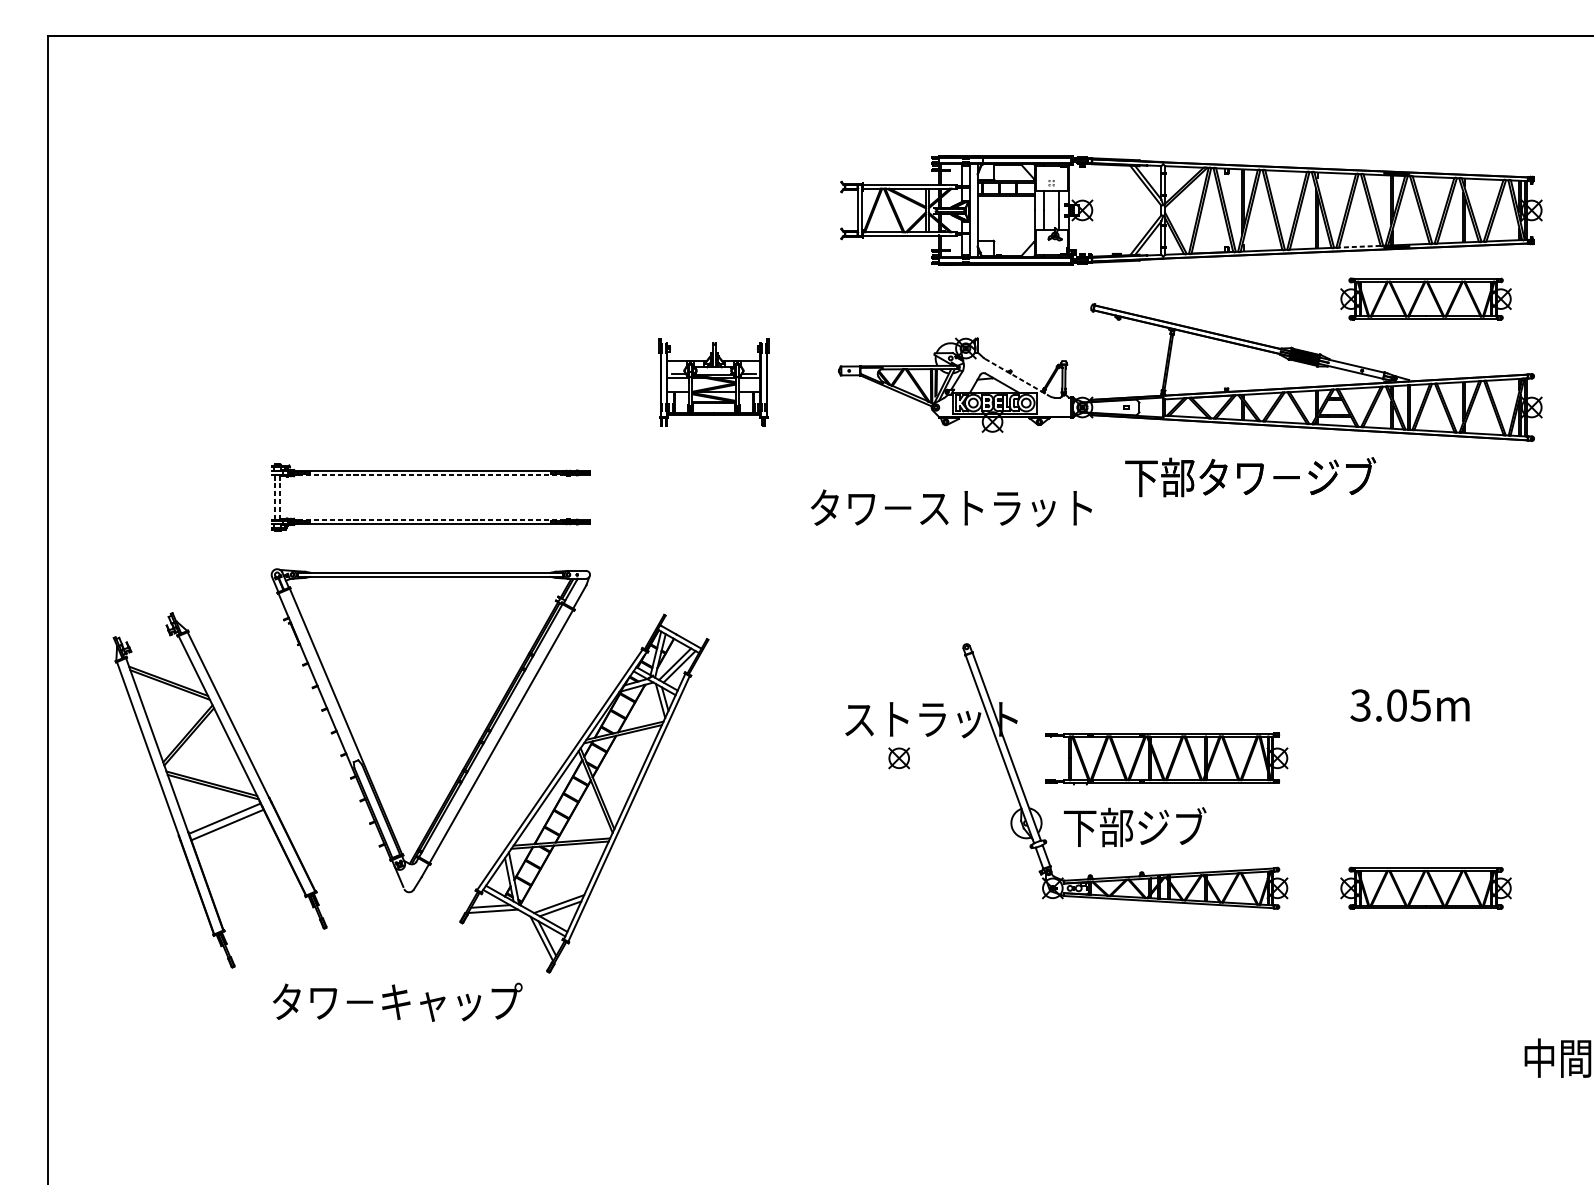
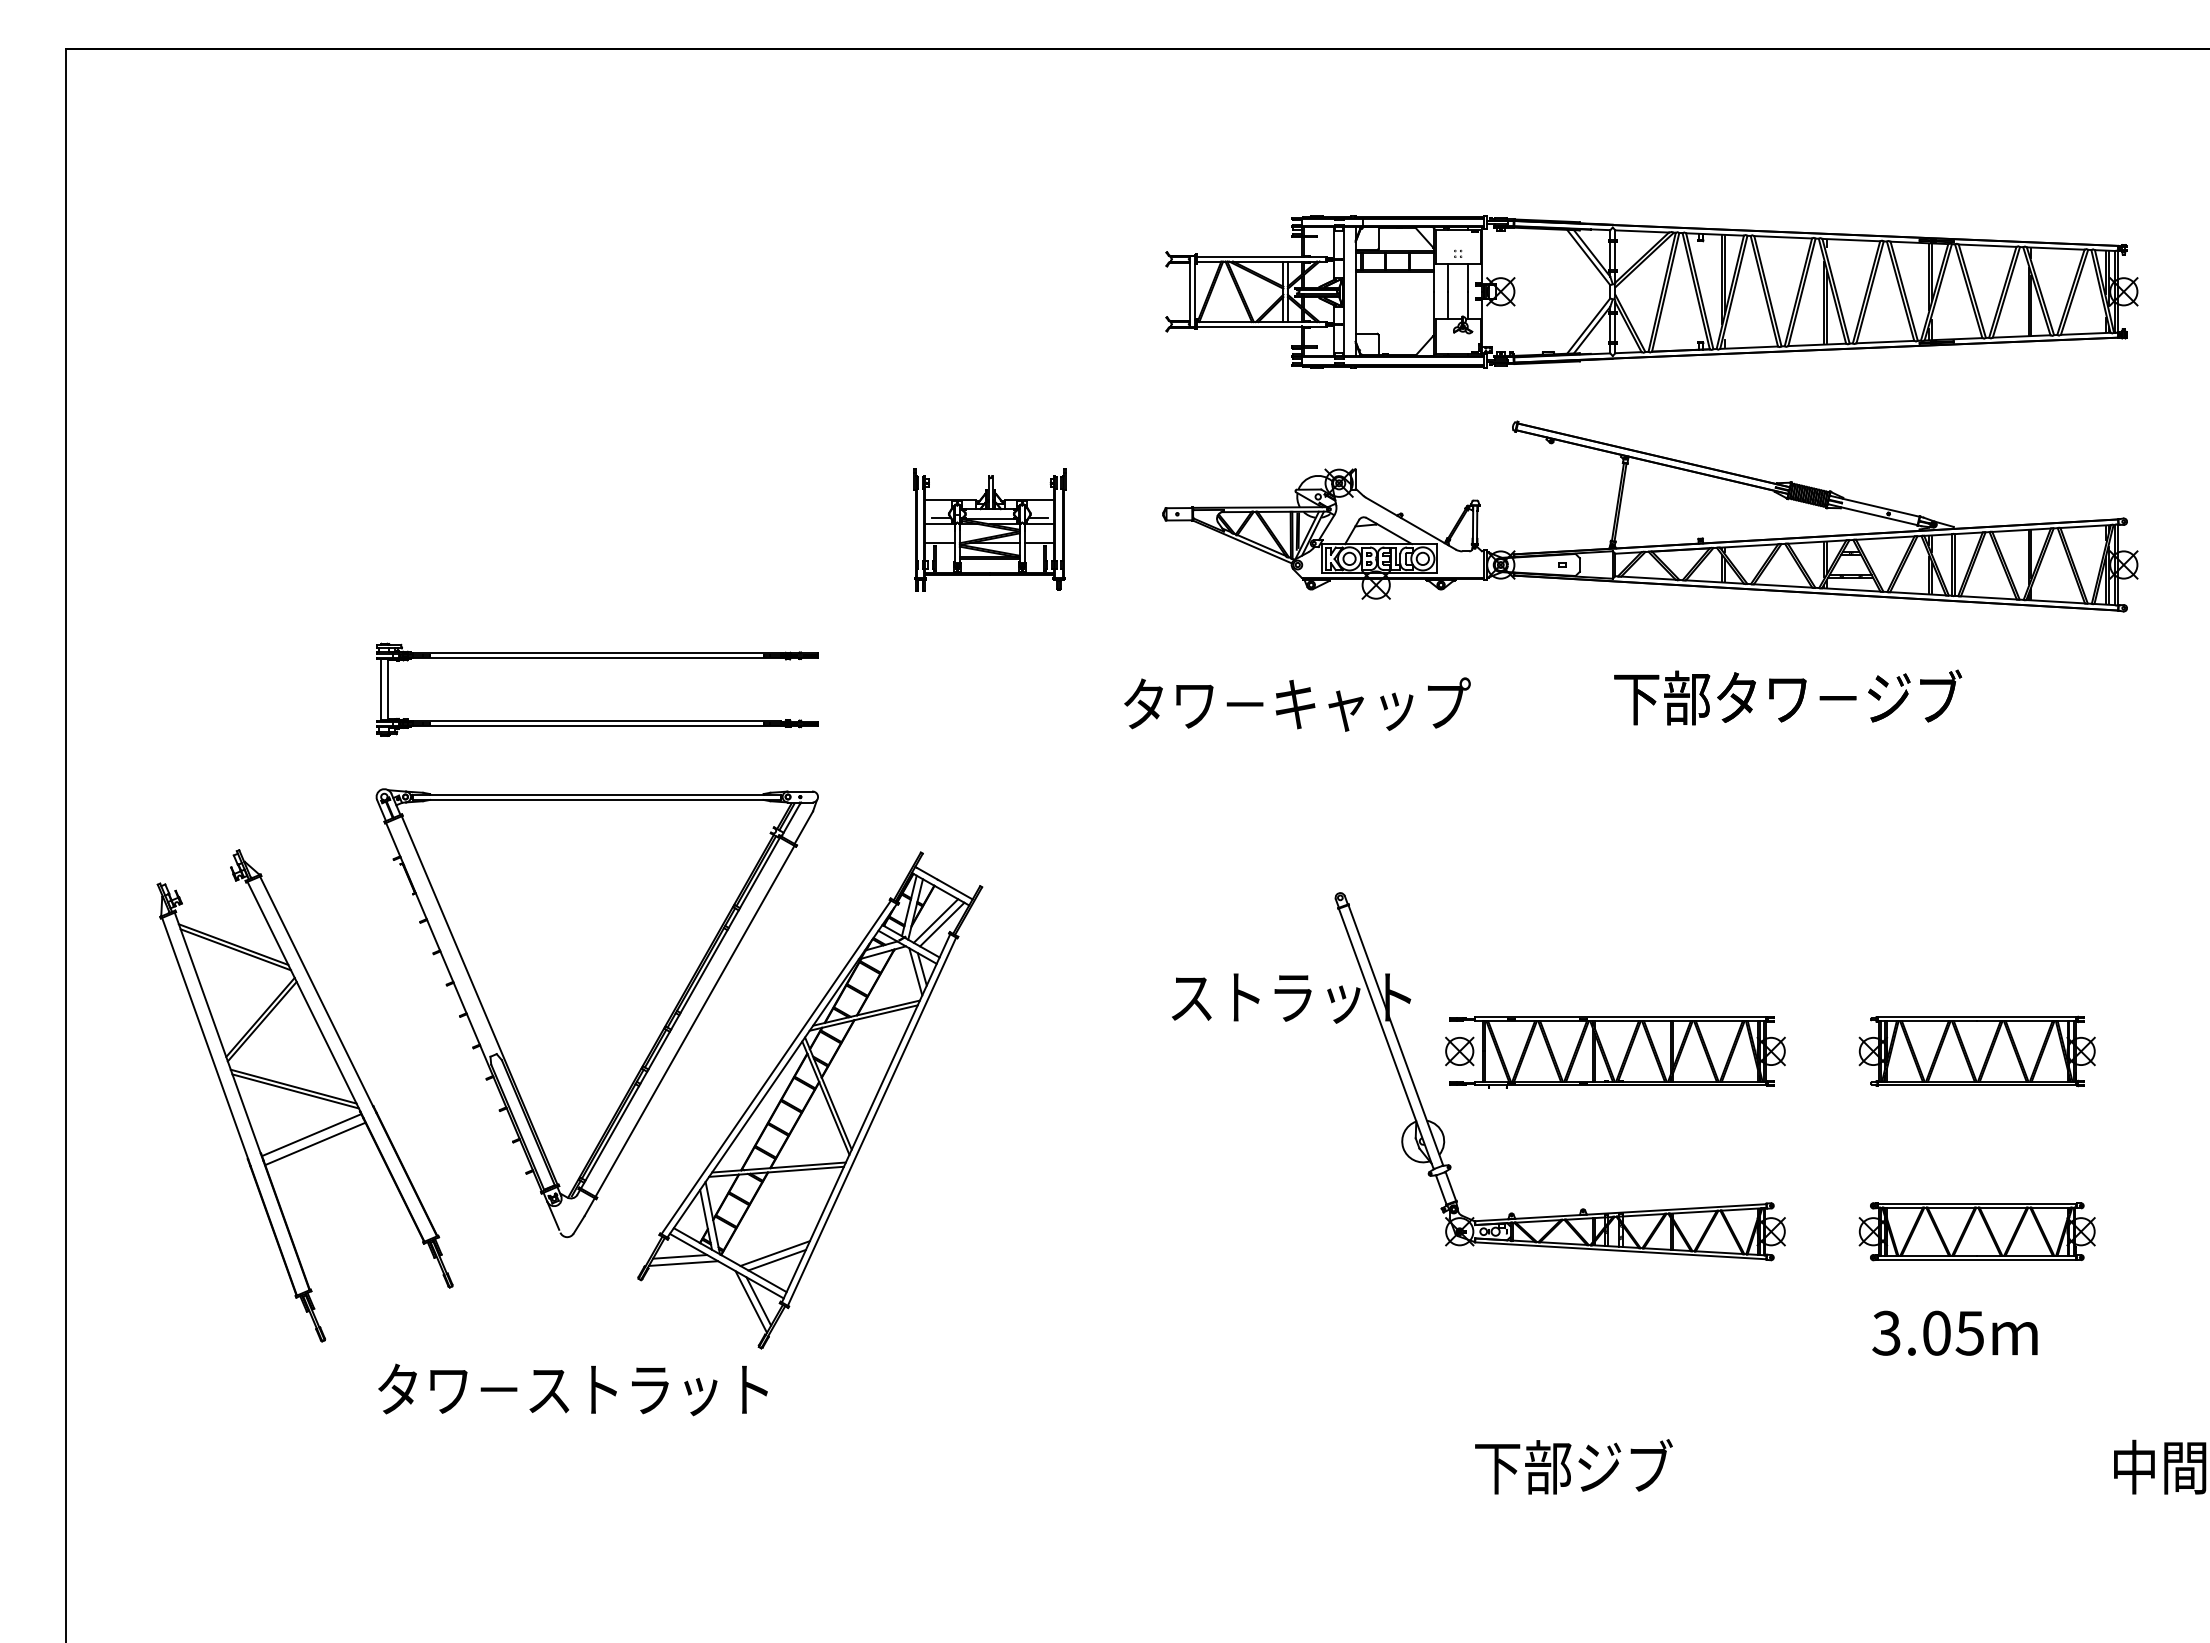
line: (1359, 247) -> (1885, 342), dashed -> solid
part: (1425, 298) -> (1976, 414), removed
line: (1017, 377) -> (1410, 523), dashed -> solid
line: (430, 474) -> (596, 658), dashed -> solid
text: (1250, 477) -> (1788, 697), moved
line: (274, 497) -> (380, 689), dashed -> solid
line: (280, 497) -> (388, 689), dashed -> solid
text: (1005, 508) -> (1394, 704), タワ－ストラット -> タワ－キャップ
line: (430, 520) -> (596, 721), dashed -> solid
text: (1409, 705) -> (1954, 1332), moved
part: (899, 758) -> (1459, 1051), moved
part: (1425, 758) -> (1976, 1051), added
text: (1134, 826) -> (1573, 1466), moved
text: (467, 1002) -> (648, 1389), タワ－キャップ -> タワ－ストラット

